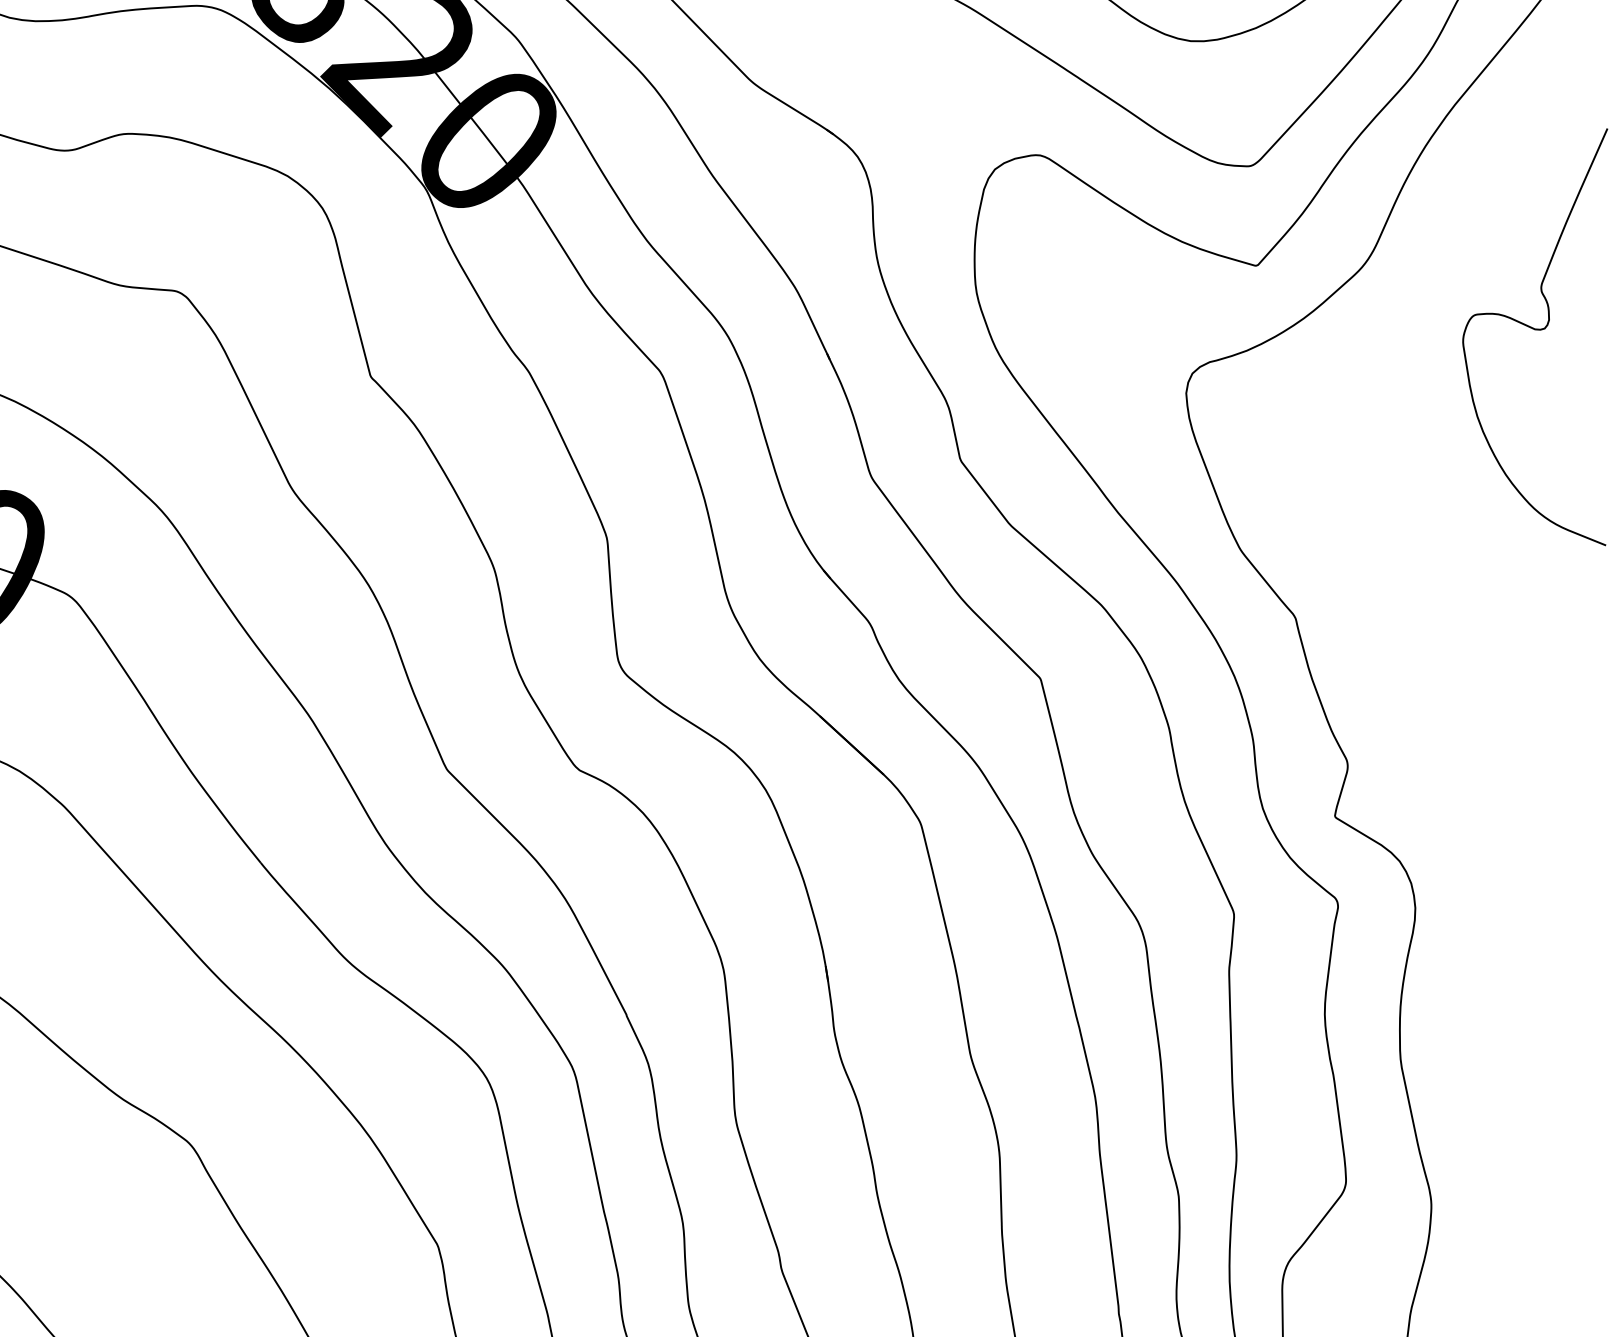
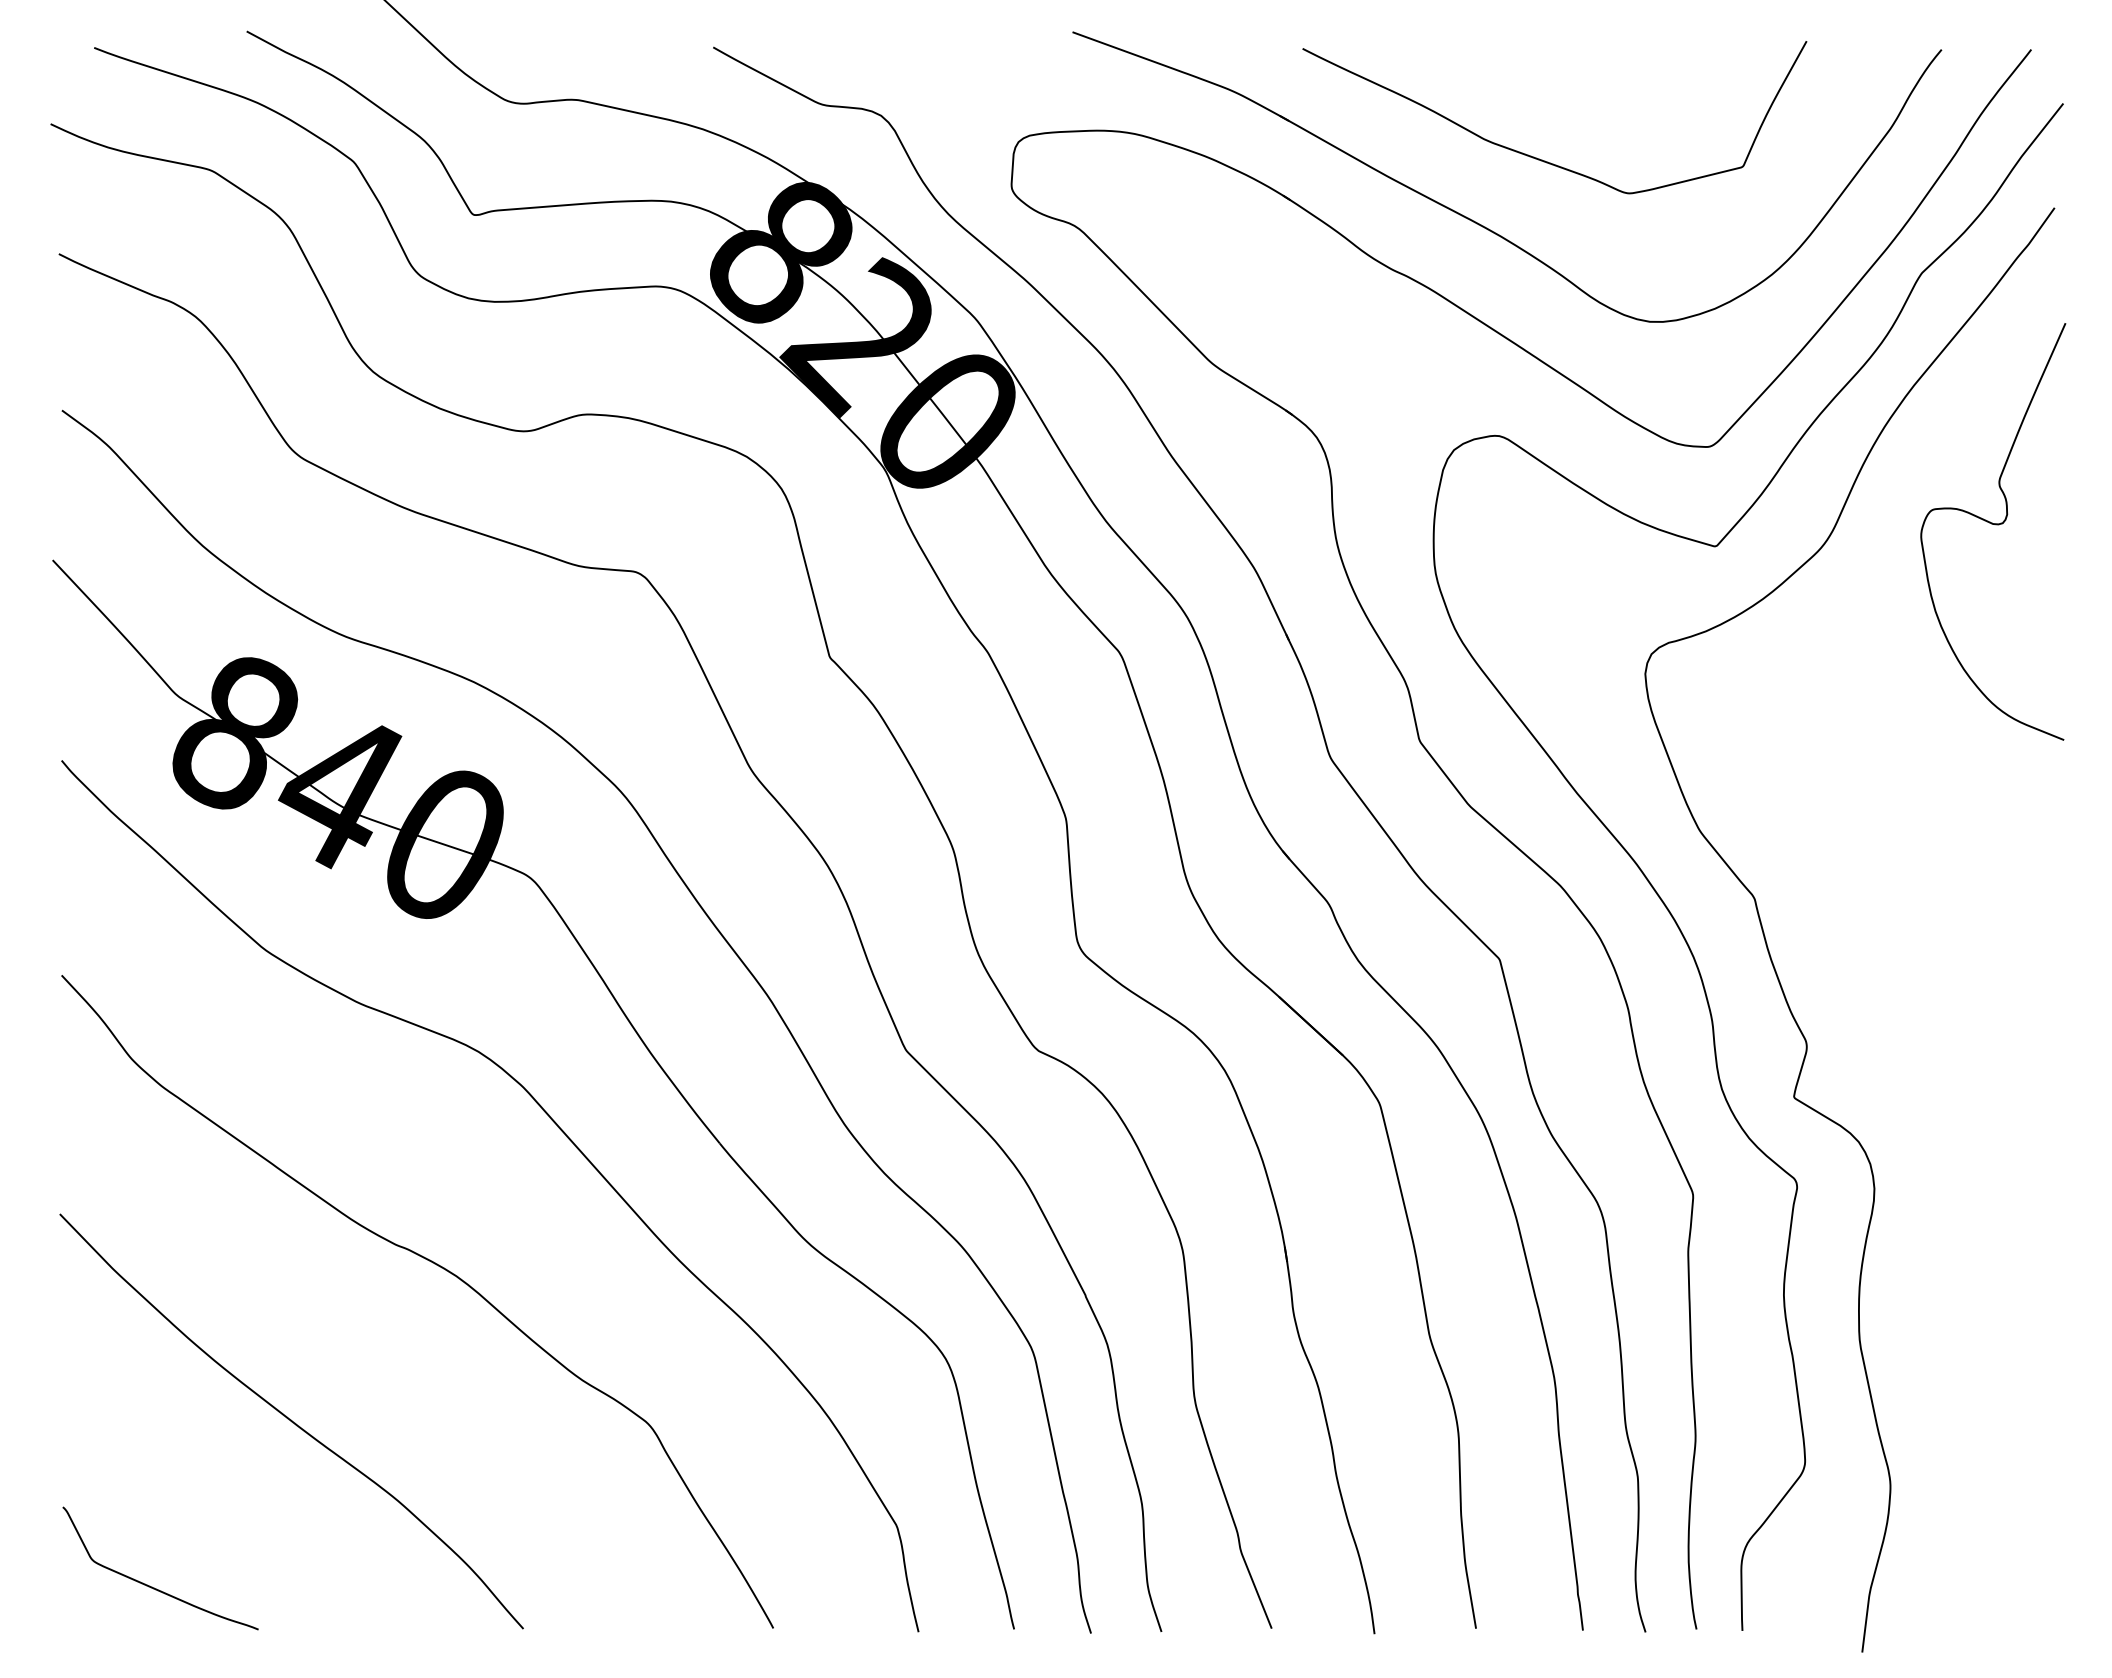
curve: (1537, 330) -> (1995, 525), moved

